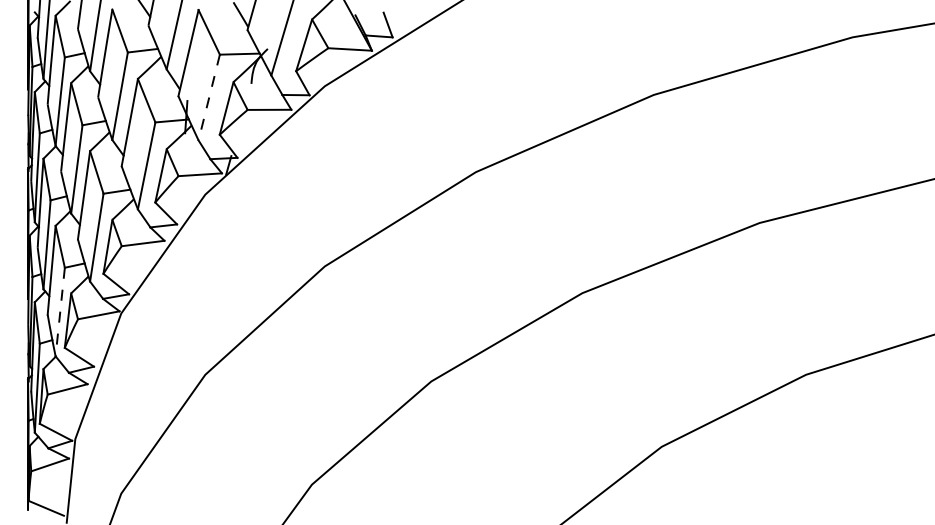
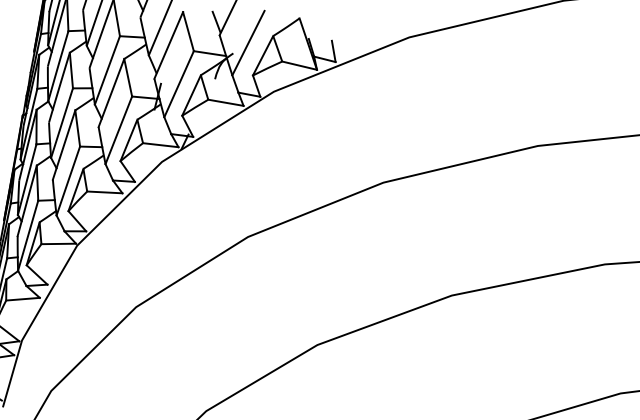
line: (209, 98) -> (179, 85), dashed -> solid
line: (60, 312) -> (28, 236), dashed -> solid

